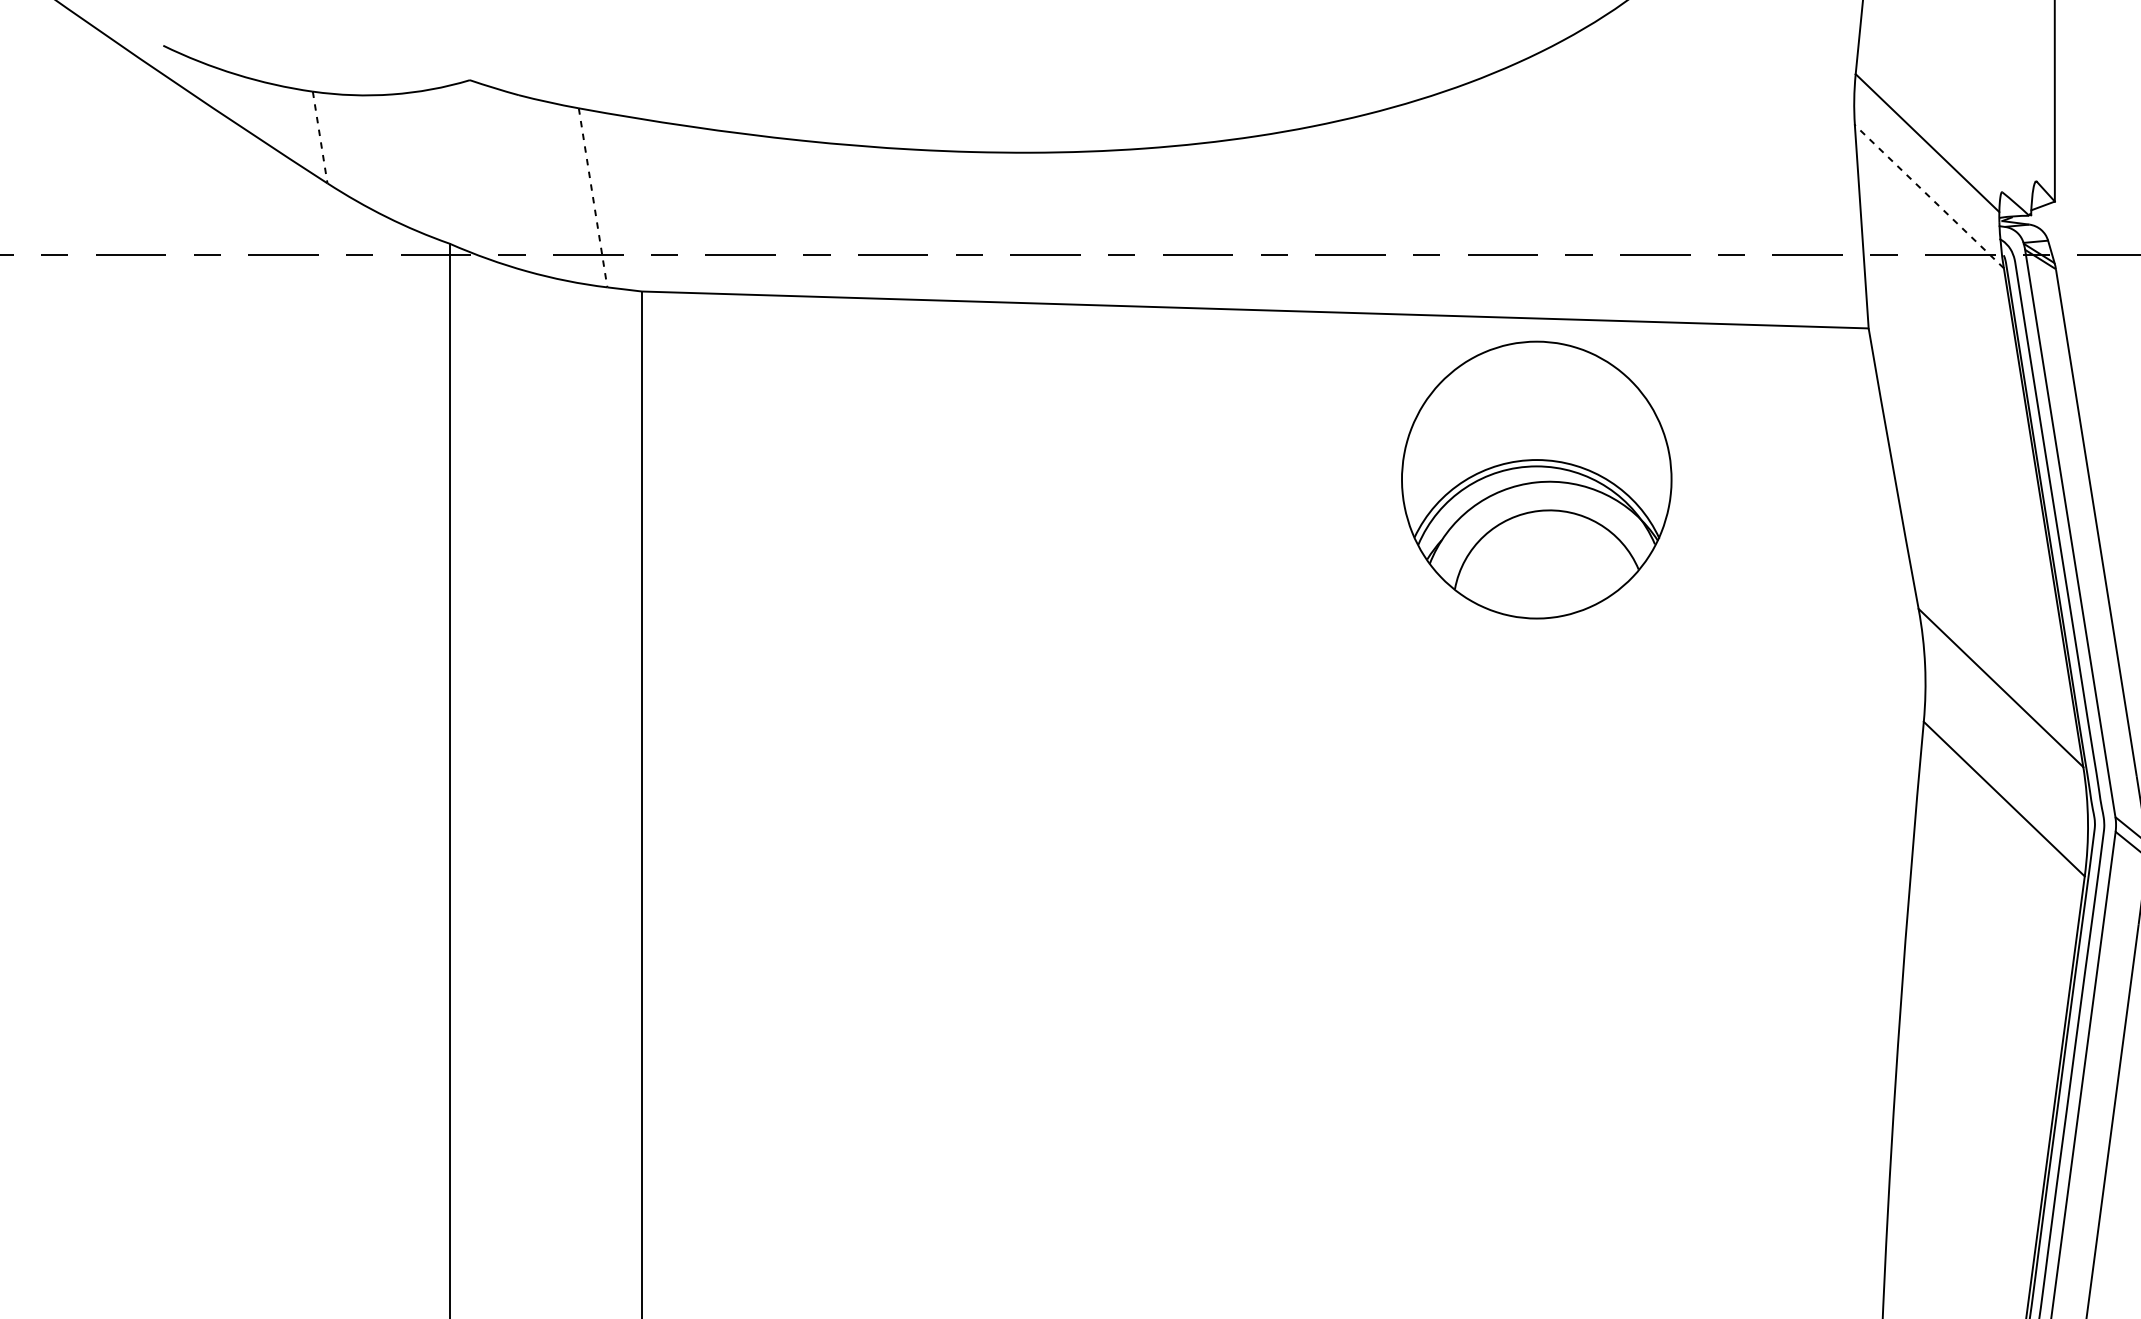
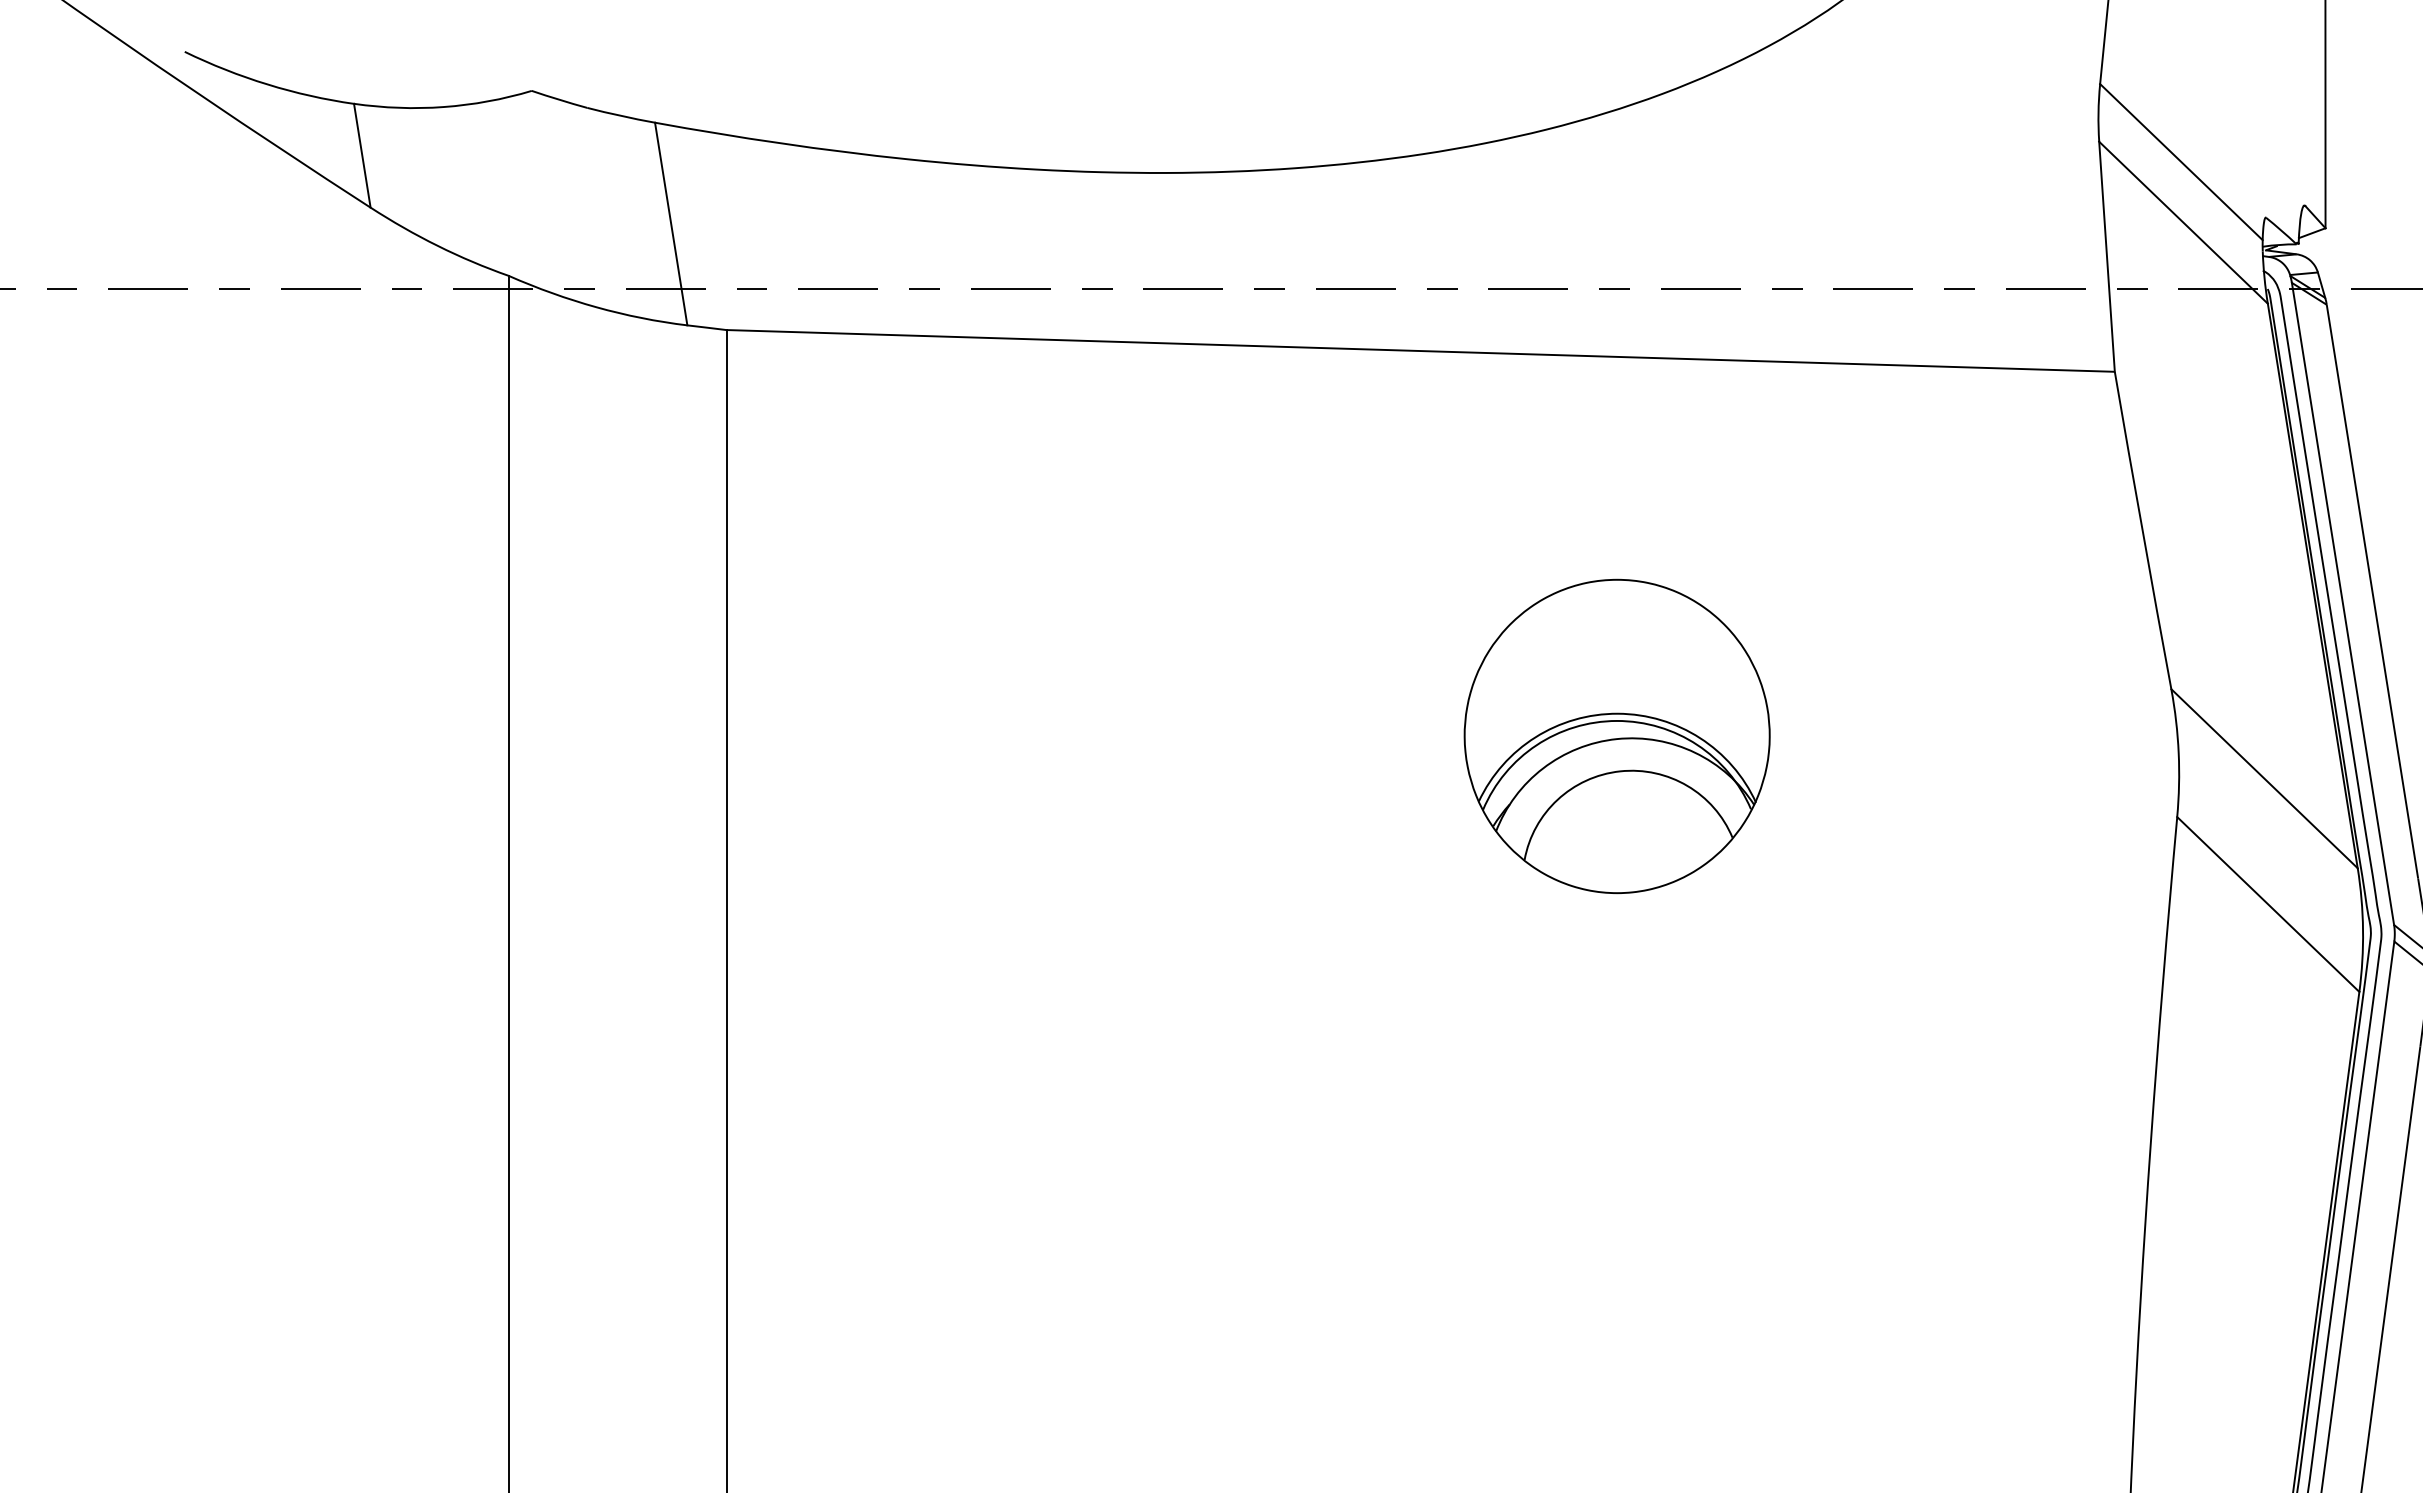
line: (320, 137) -> (362, 155), dashed -> solid
line: (1929, 196) -> (2183, 222), dashed -> solid
line: (593, 198) -> (671, 224), dashed -> solid
part: (1536, 480) -> (1616, 736), moved

